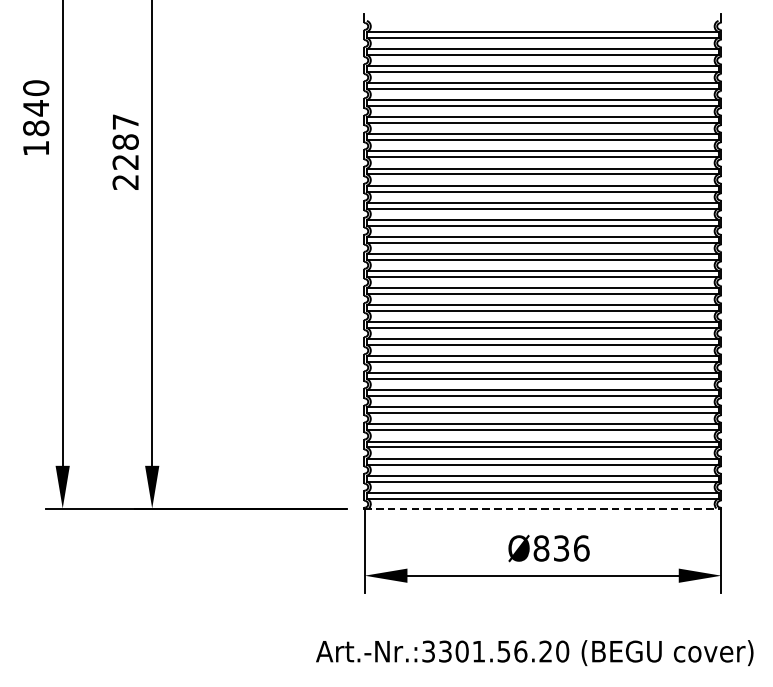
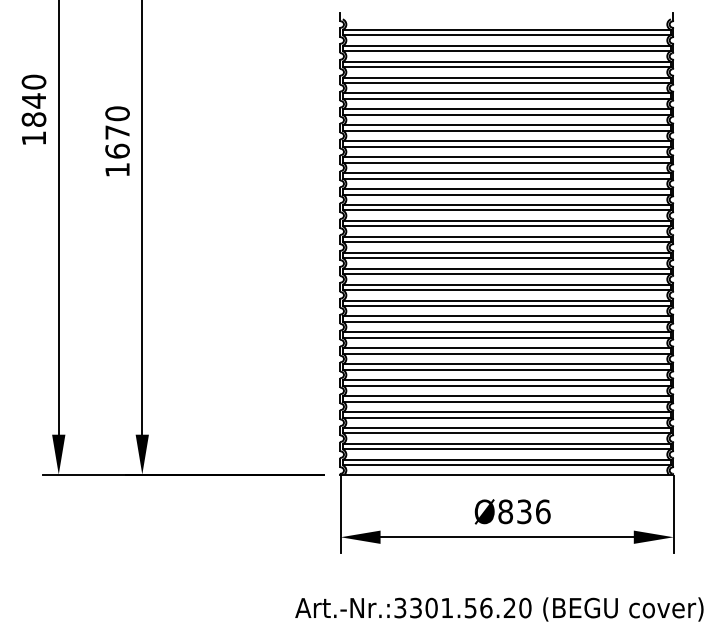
text: (125, 151) -> (117, 141), 2287 -> 1670
line: (543, 508) -> (507, 474), dashed -> solid

